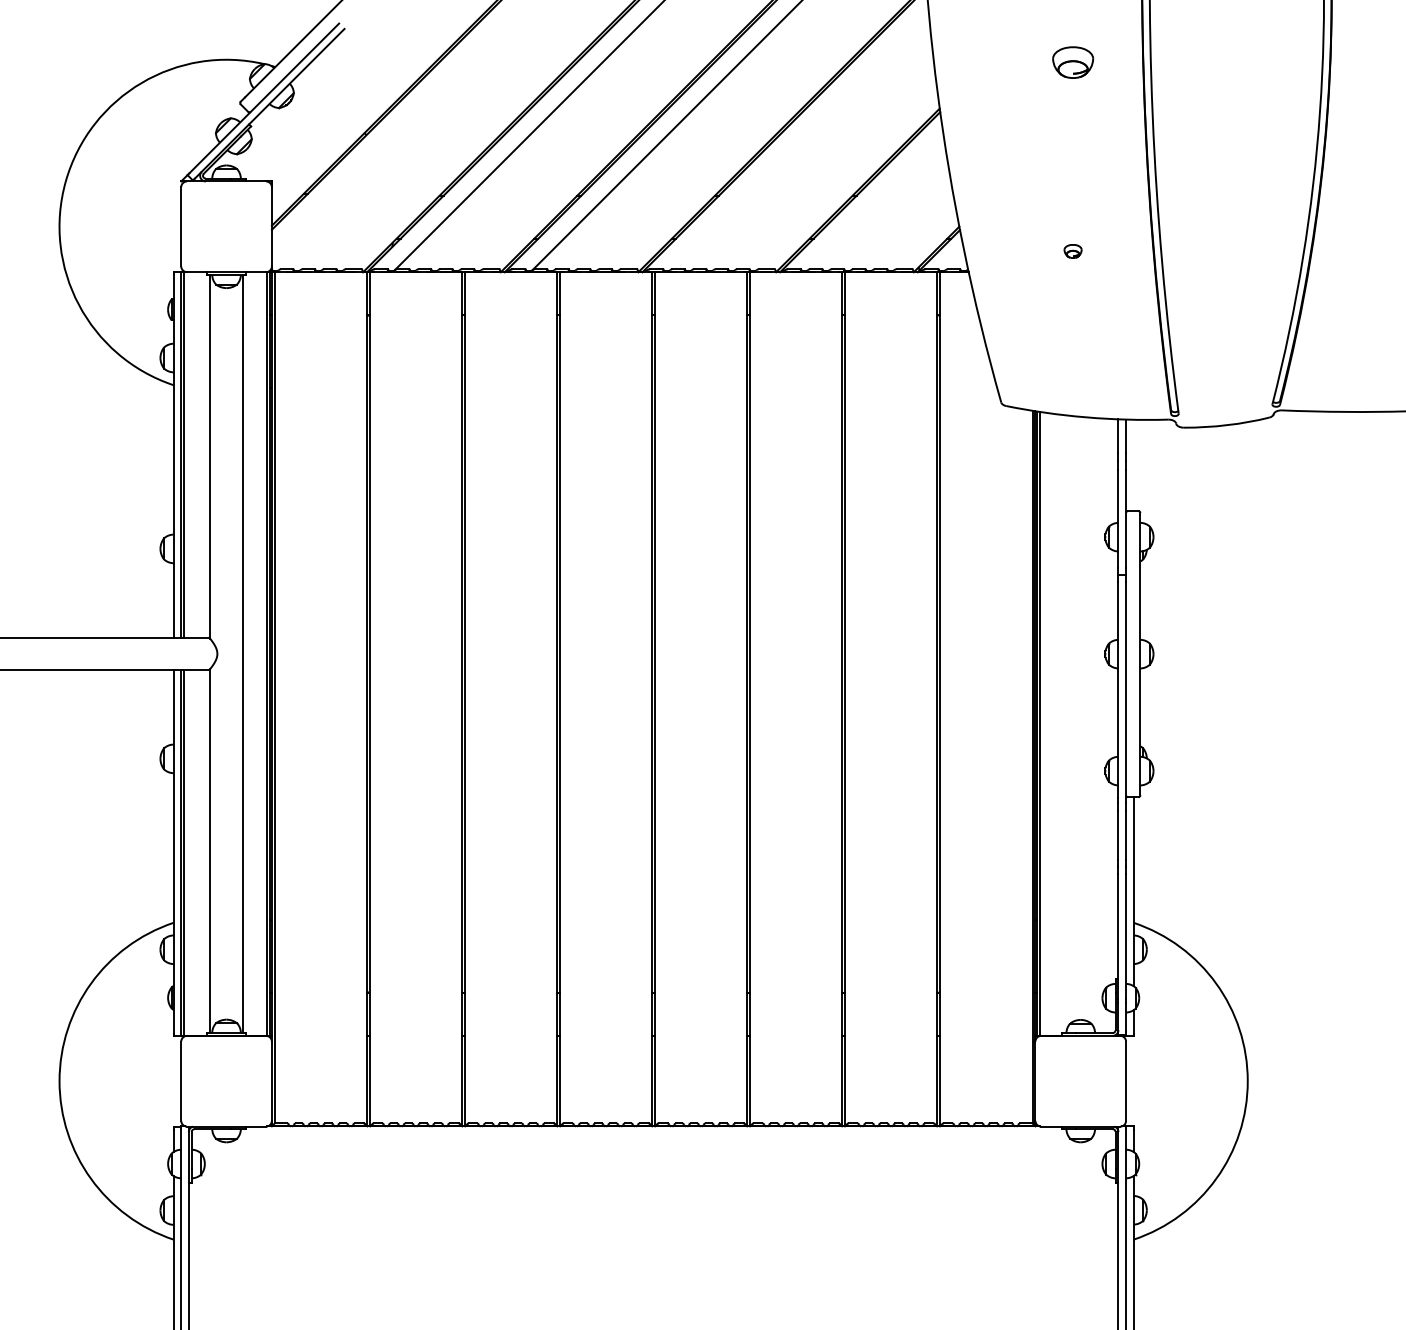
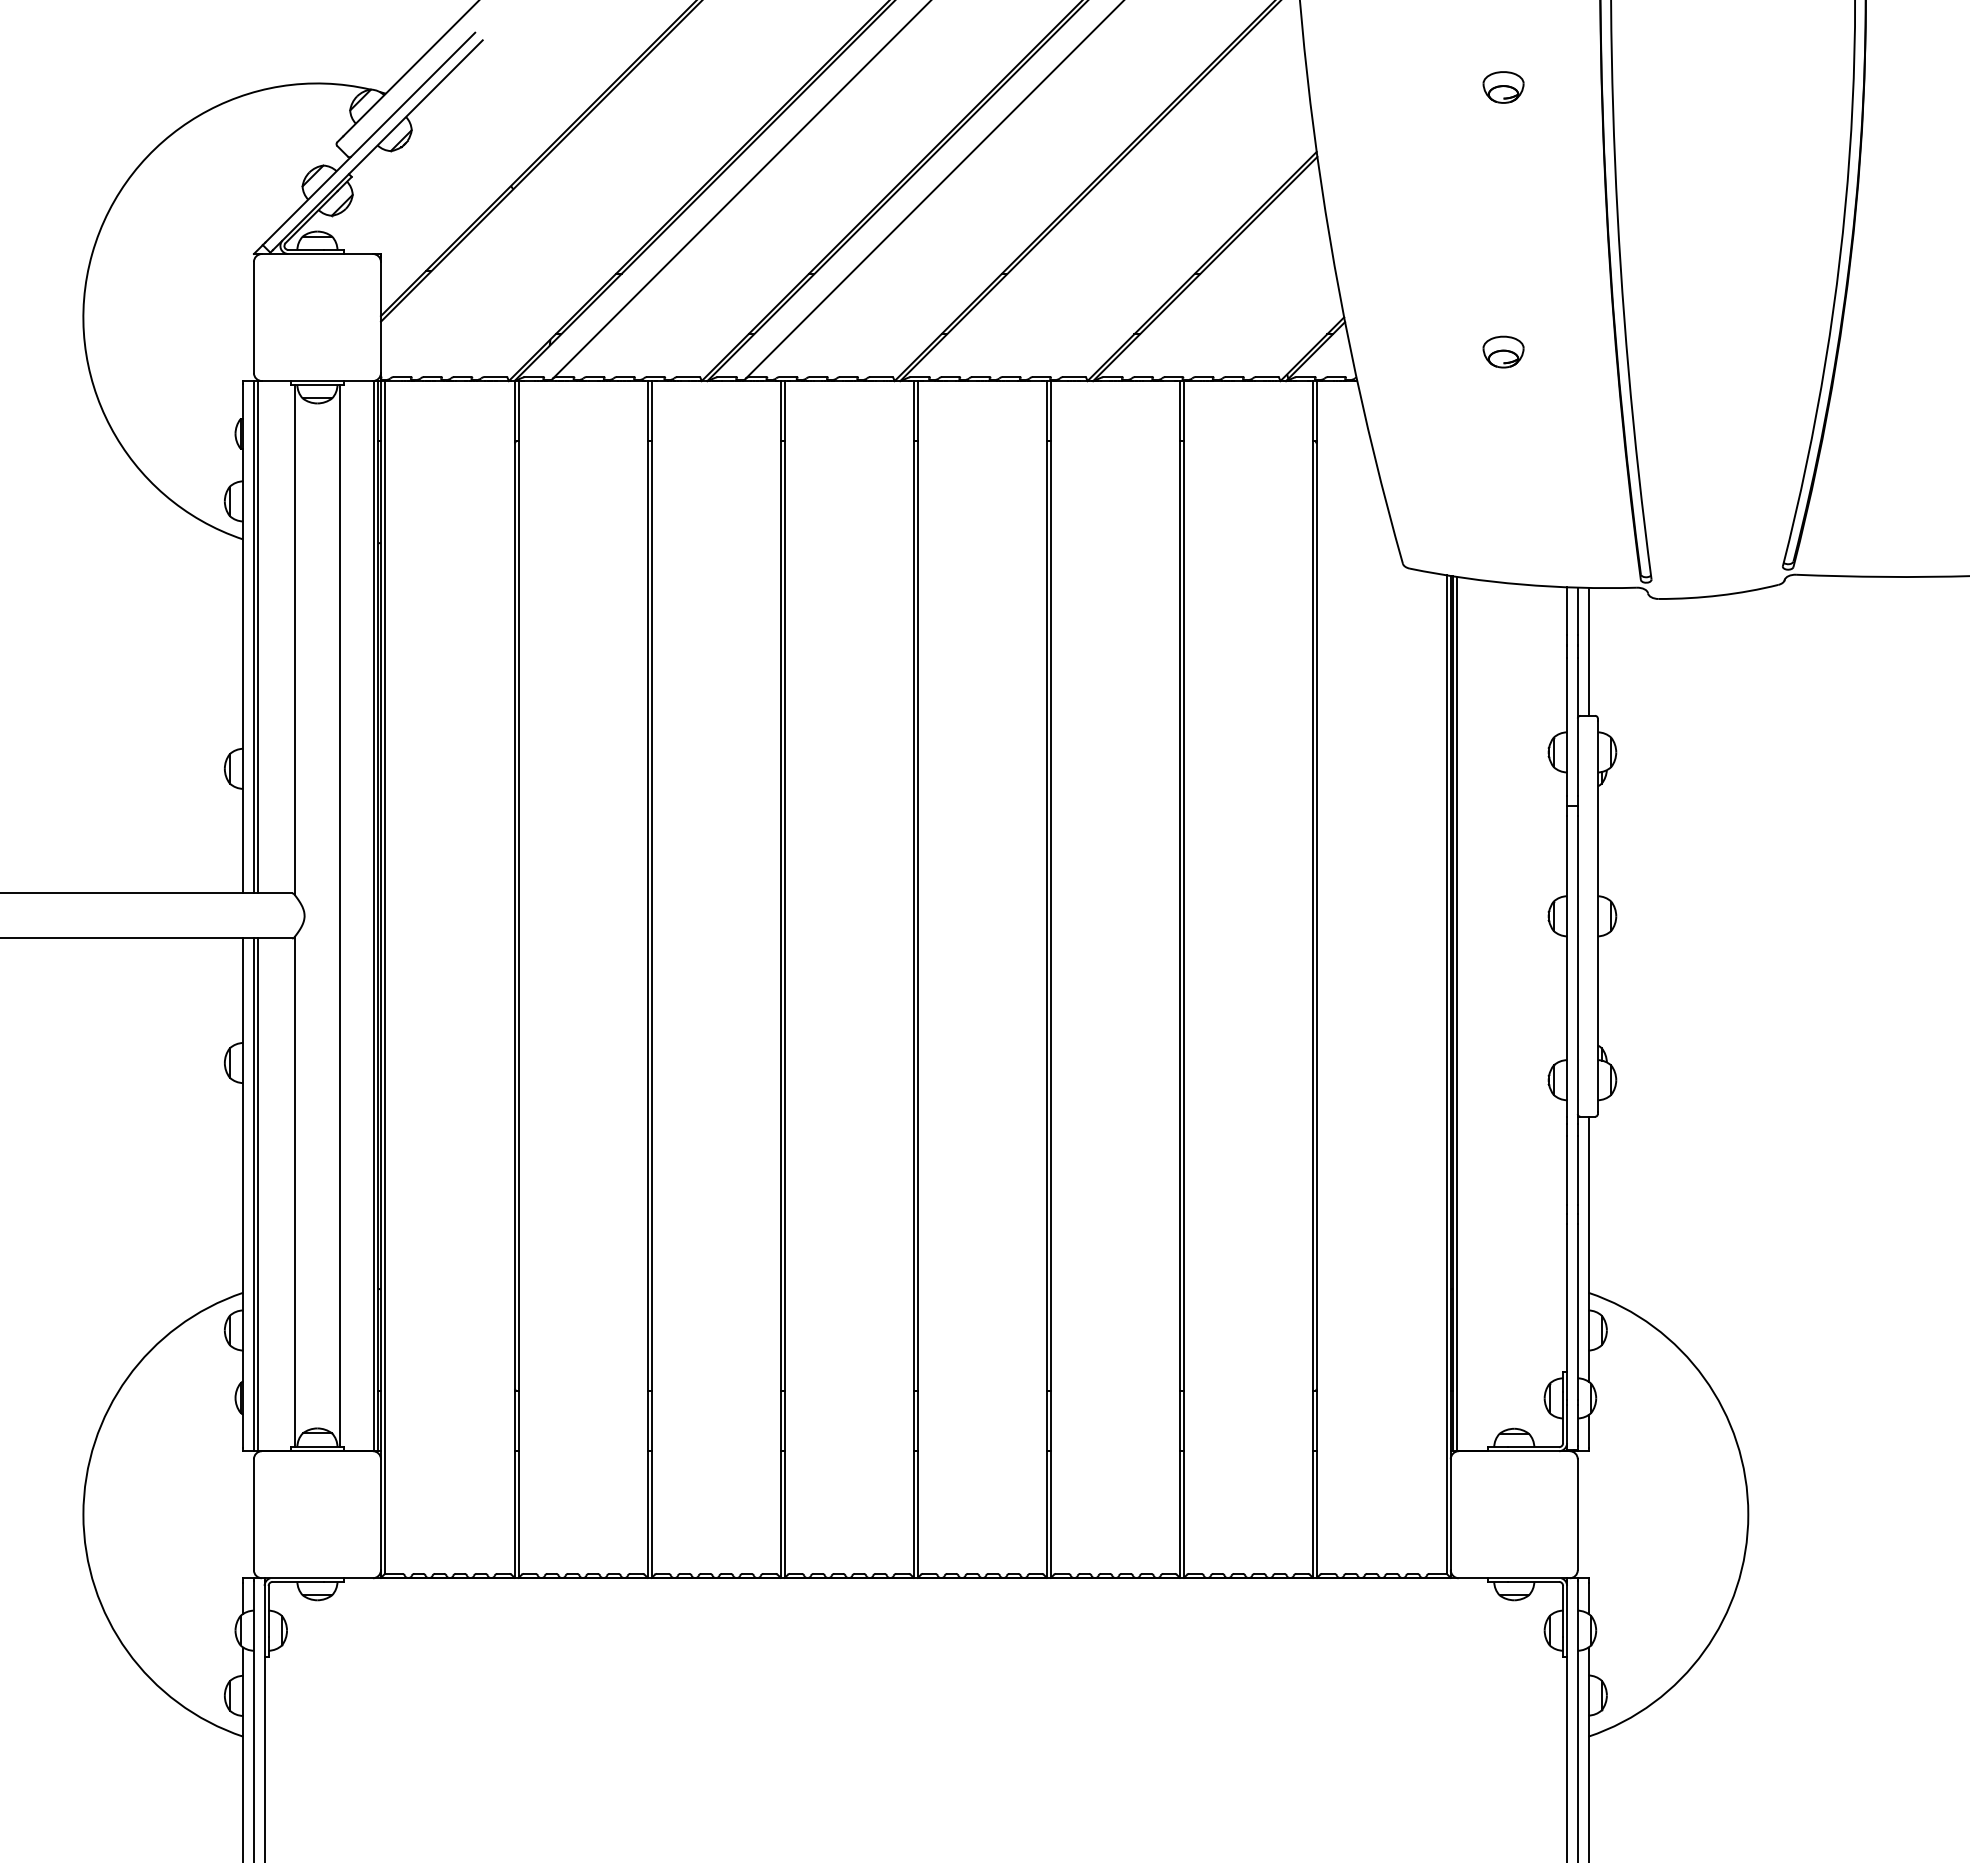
part: (1073, 62) -> (1503, 87), size x0.71
part: (1073, 251) -> (1503, 351), size x1.67
line: (1133, 465) -> (1588, 651), added

